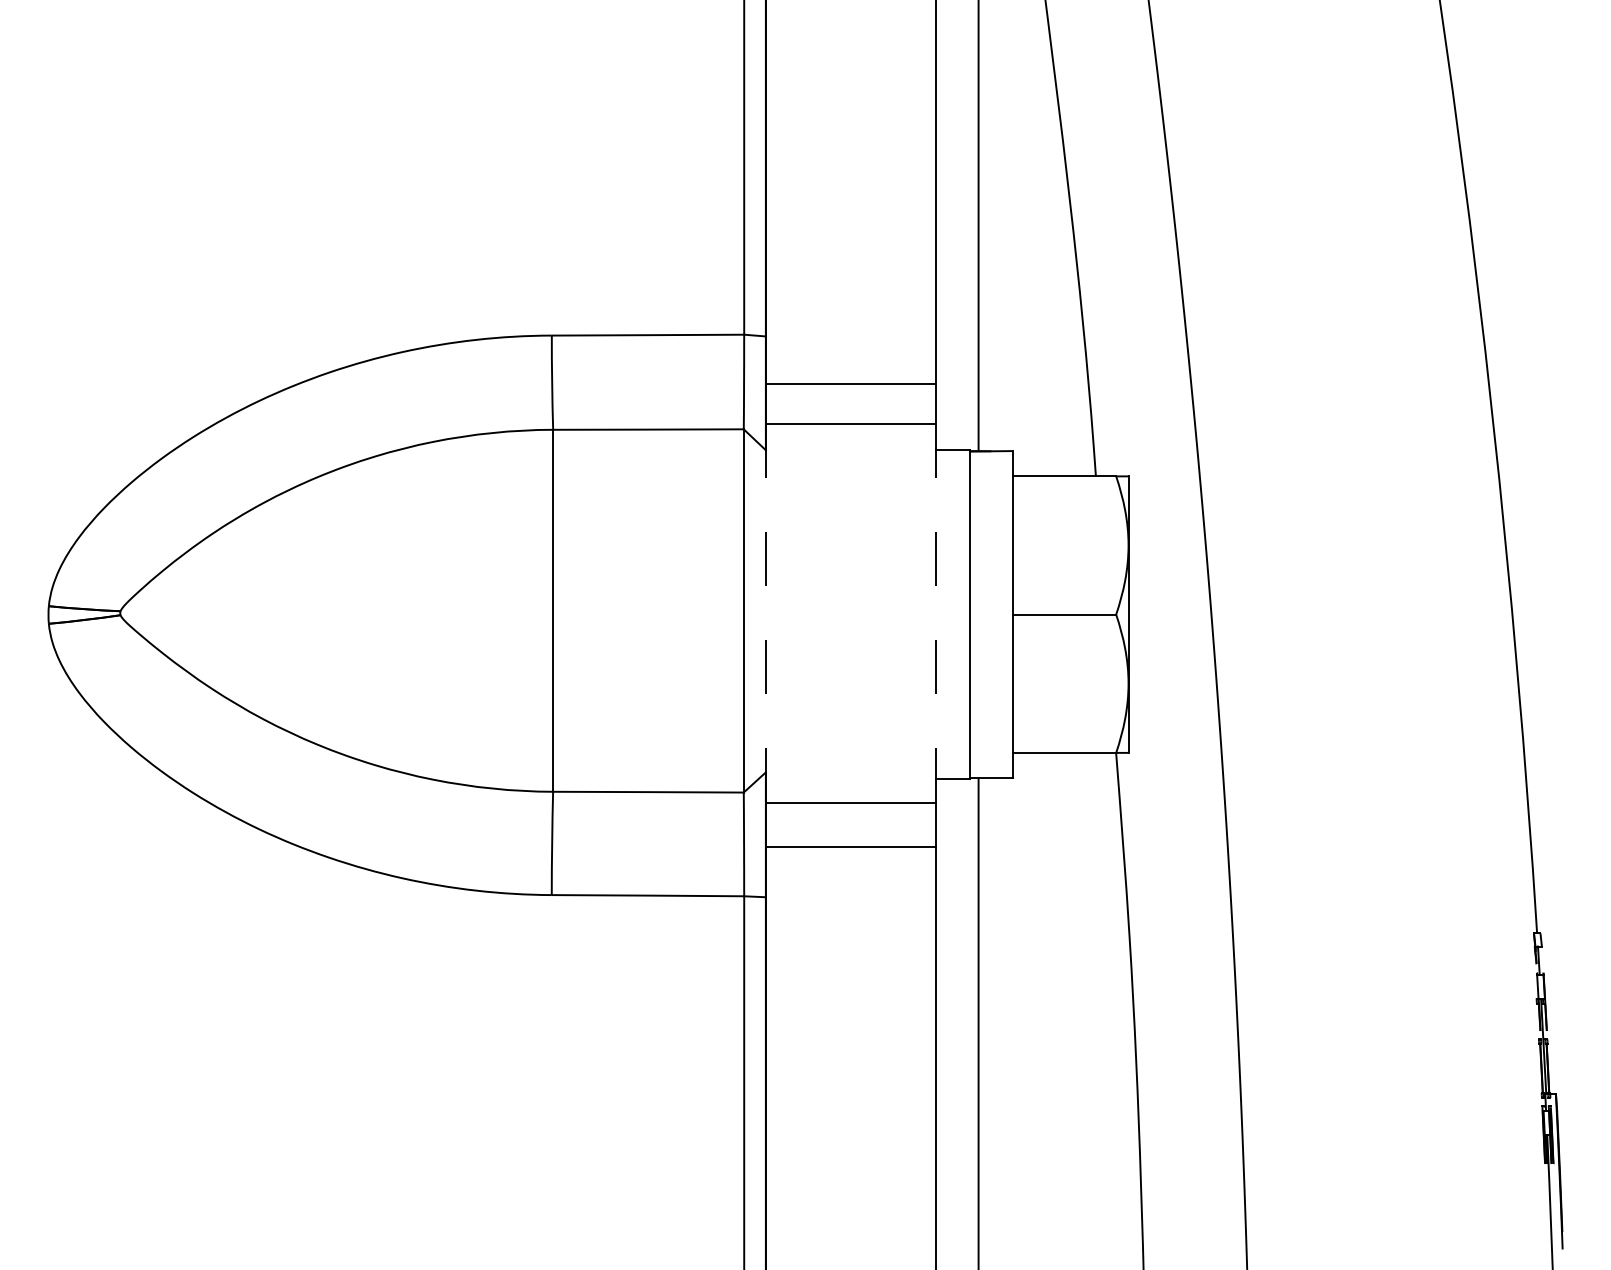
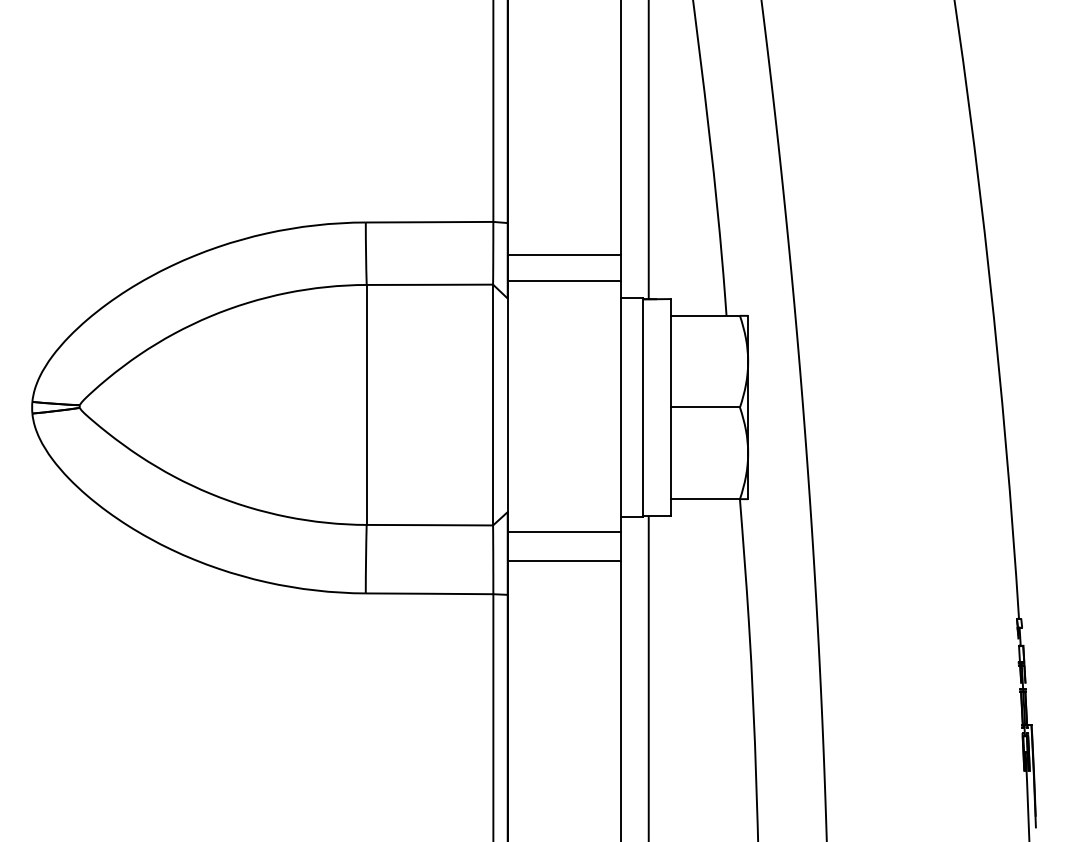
line: (765, 613) -> (507, 406), dashed -> solid
line: (935, 613) -> (620, 406), dashed -> solid

